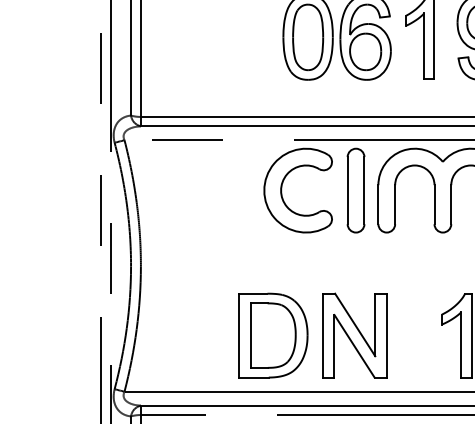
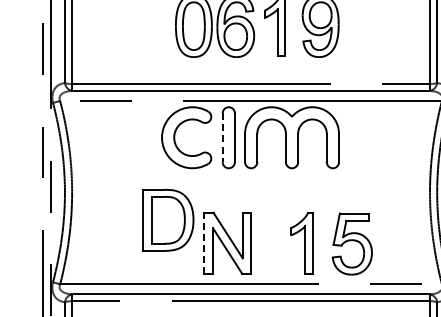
line: (347, 191) -> (222, 138), solid -> dashed
part: (273, 334) -> (168, 219), moved
line: (322, 335) -> (204, 243), solid -> dashed

